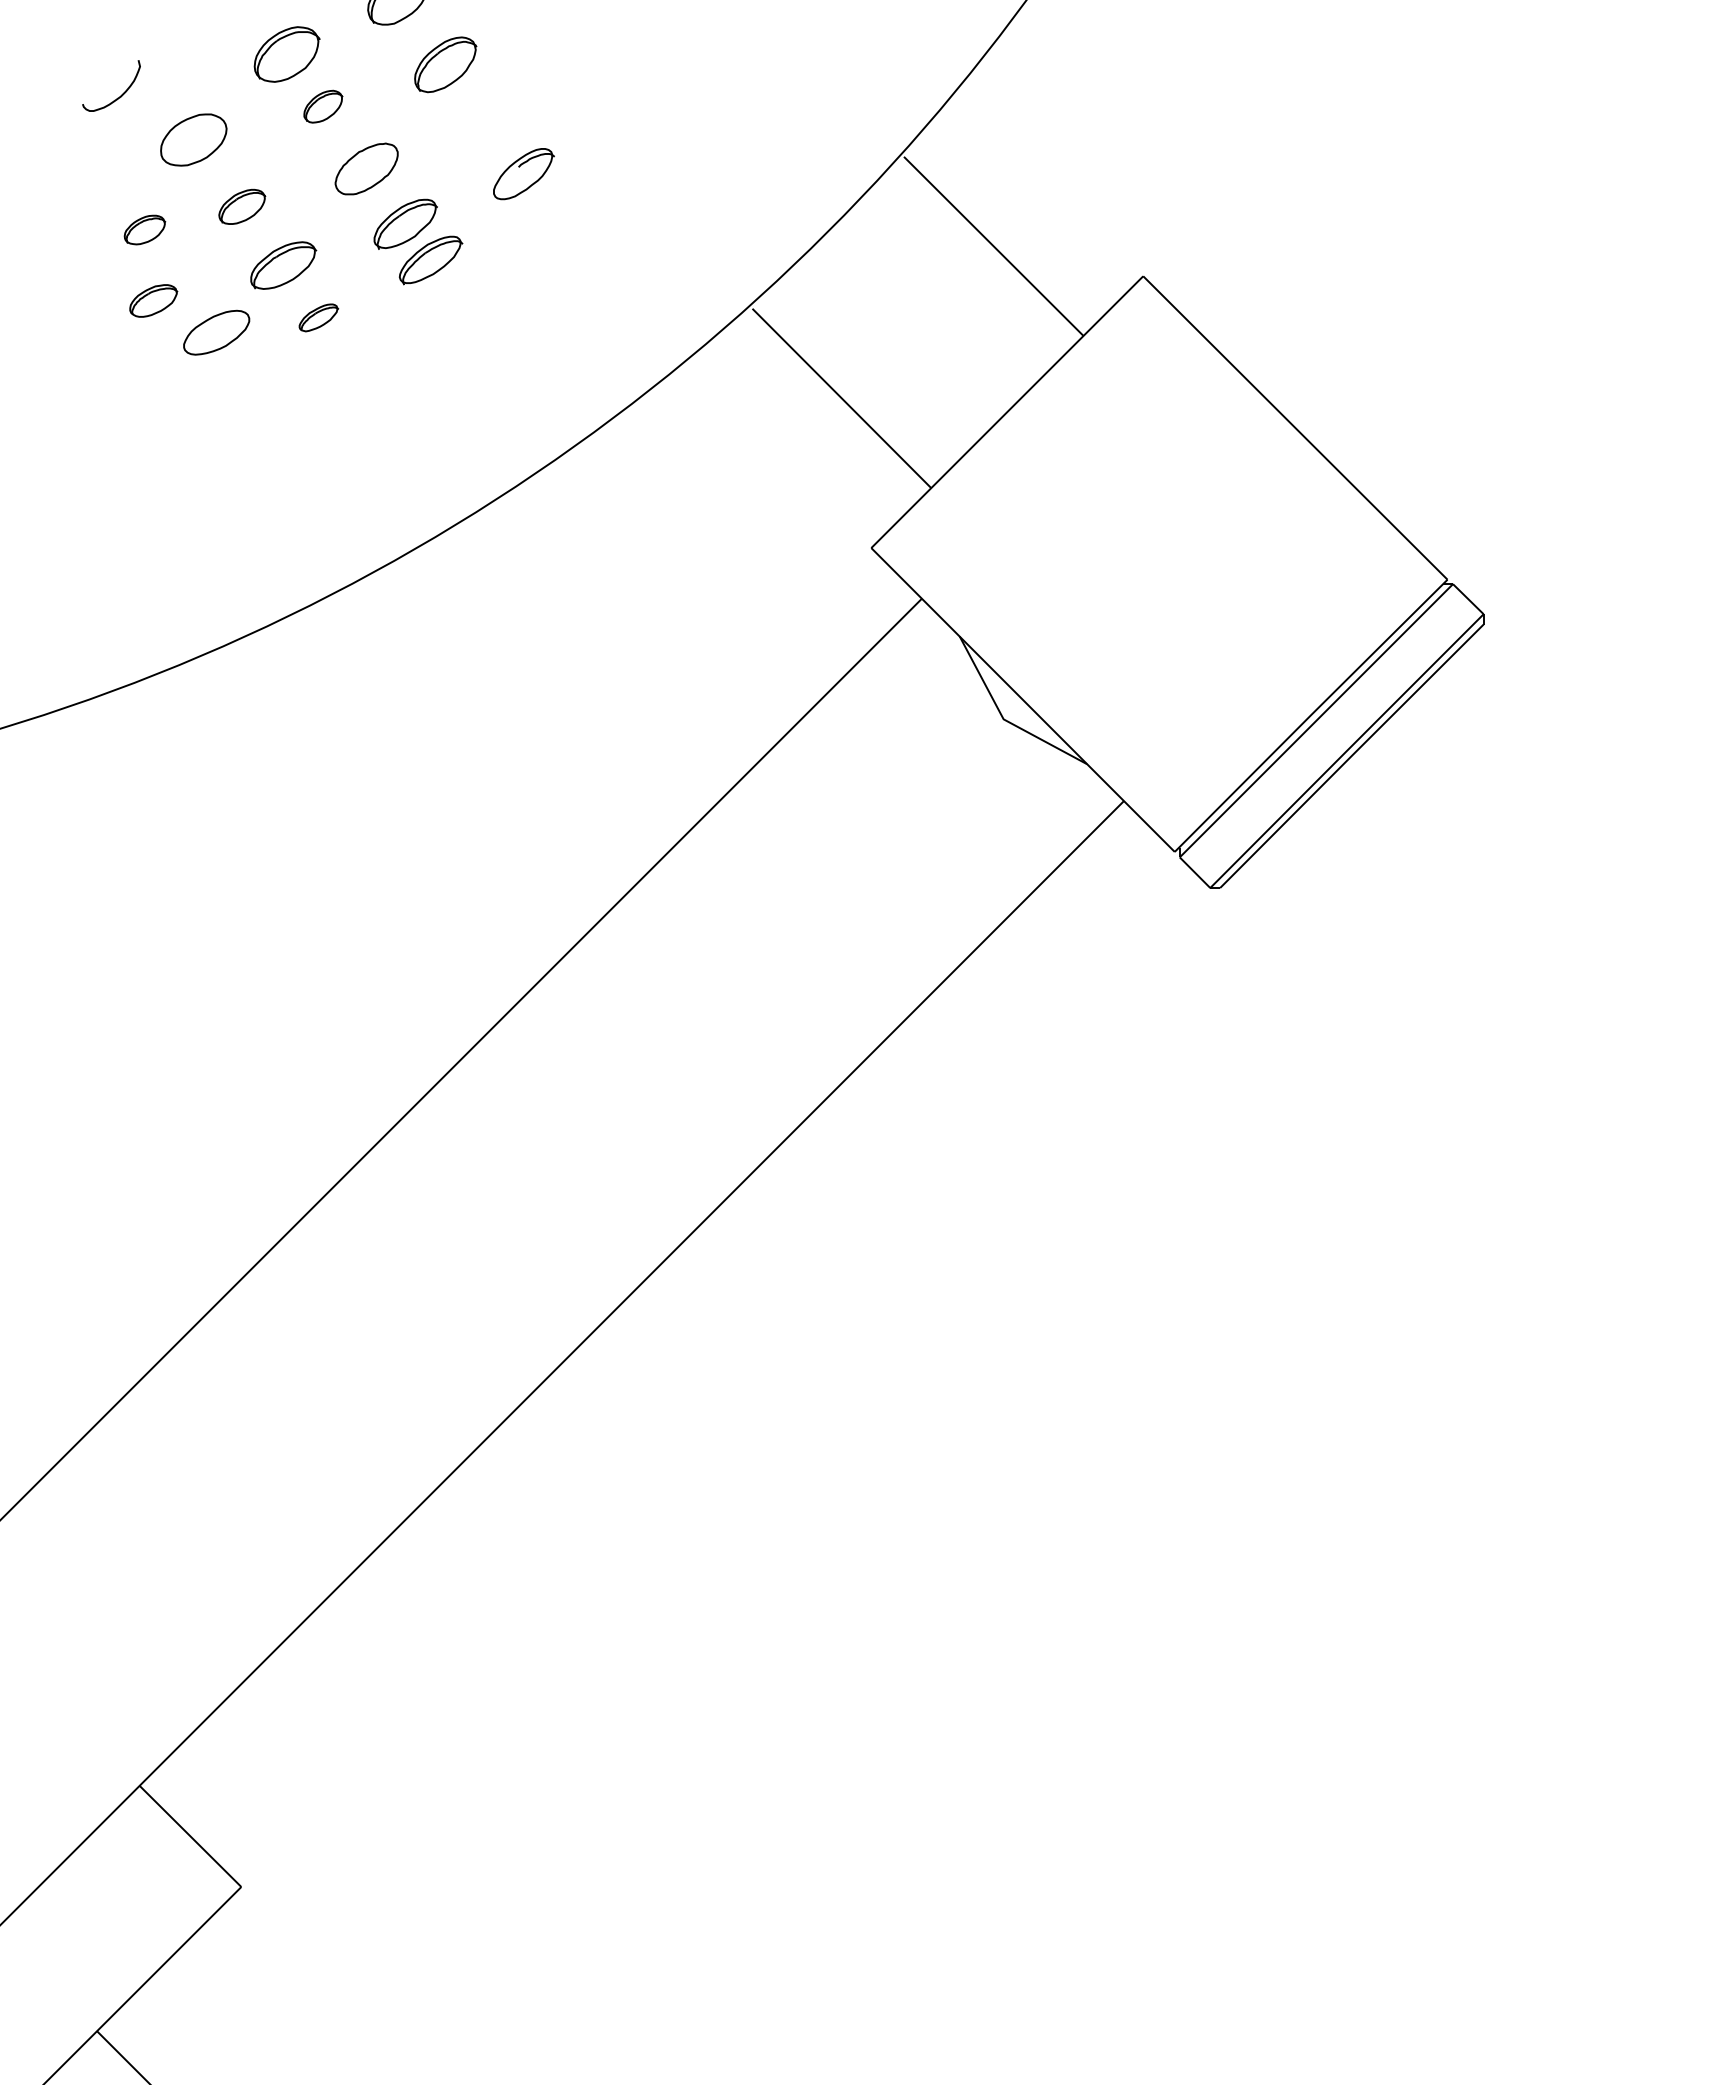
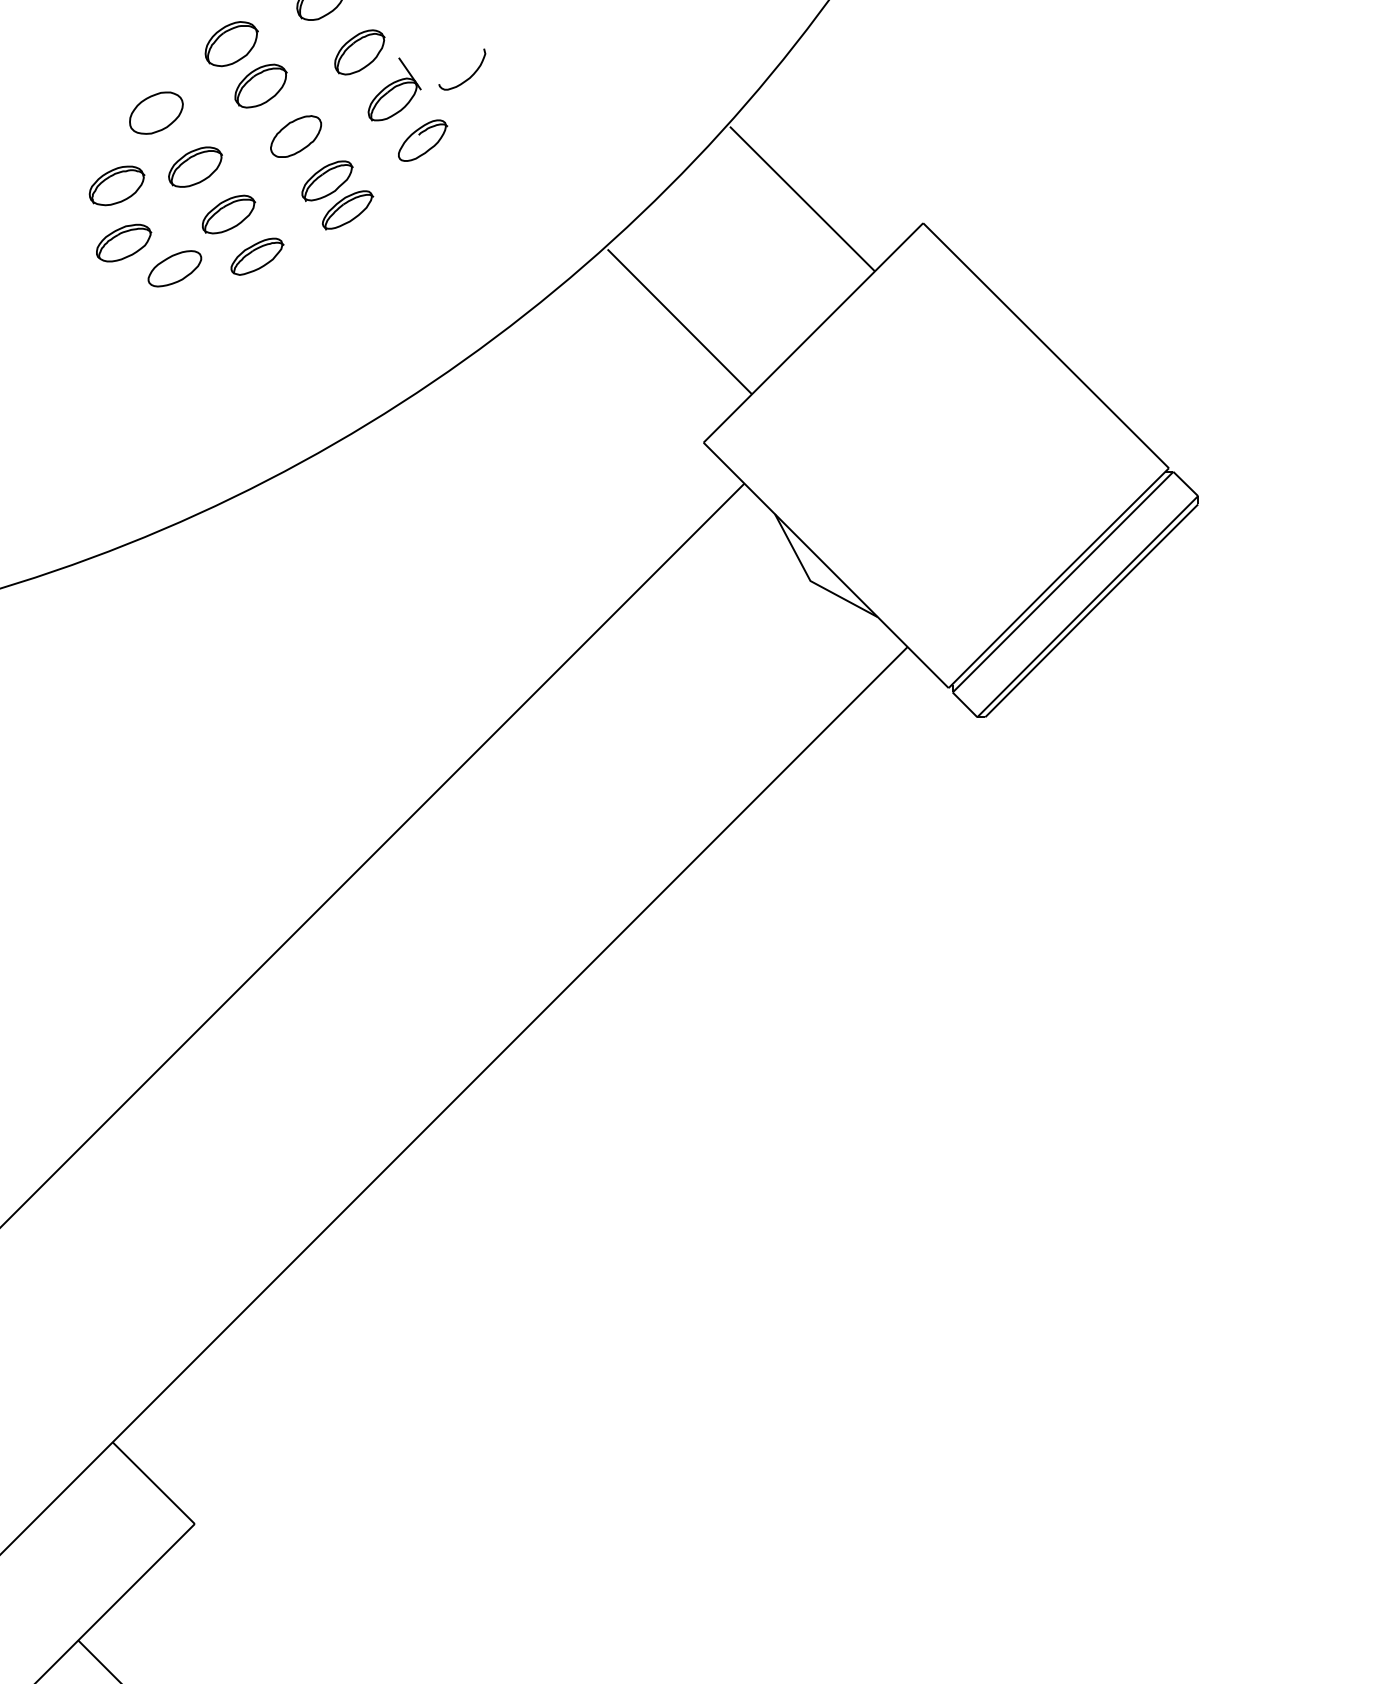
curve: (117, 97) -> (467, 78), moved
part: (323, 106) -> (261, 86), size x1.67
part: (488, 110) -> (394, 89), added
part: (242, 206) -> (195, 166), size x1.43
part: (144, 229) -> (116, 185), size x1.67
part: (153, 300) -> (123, 242), size x1.43
part: (318, 317) -> (257, 256), size x1.67

